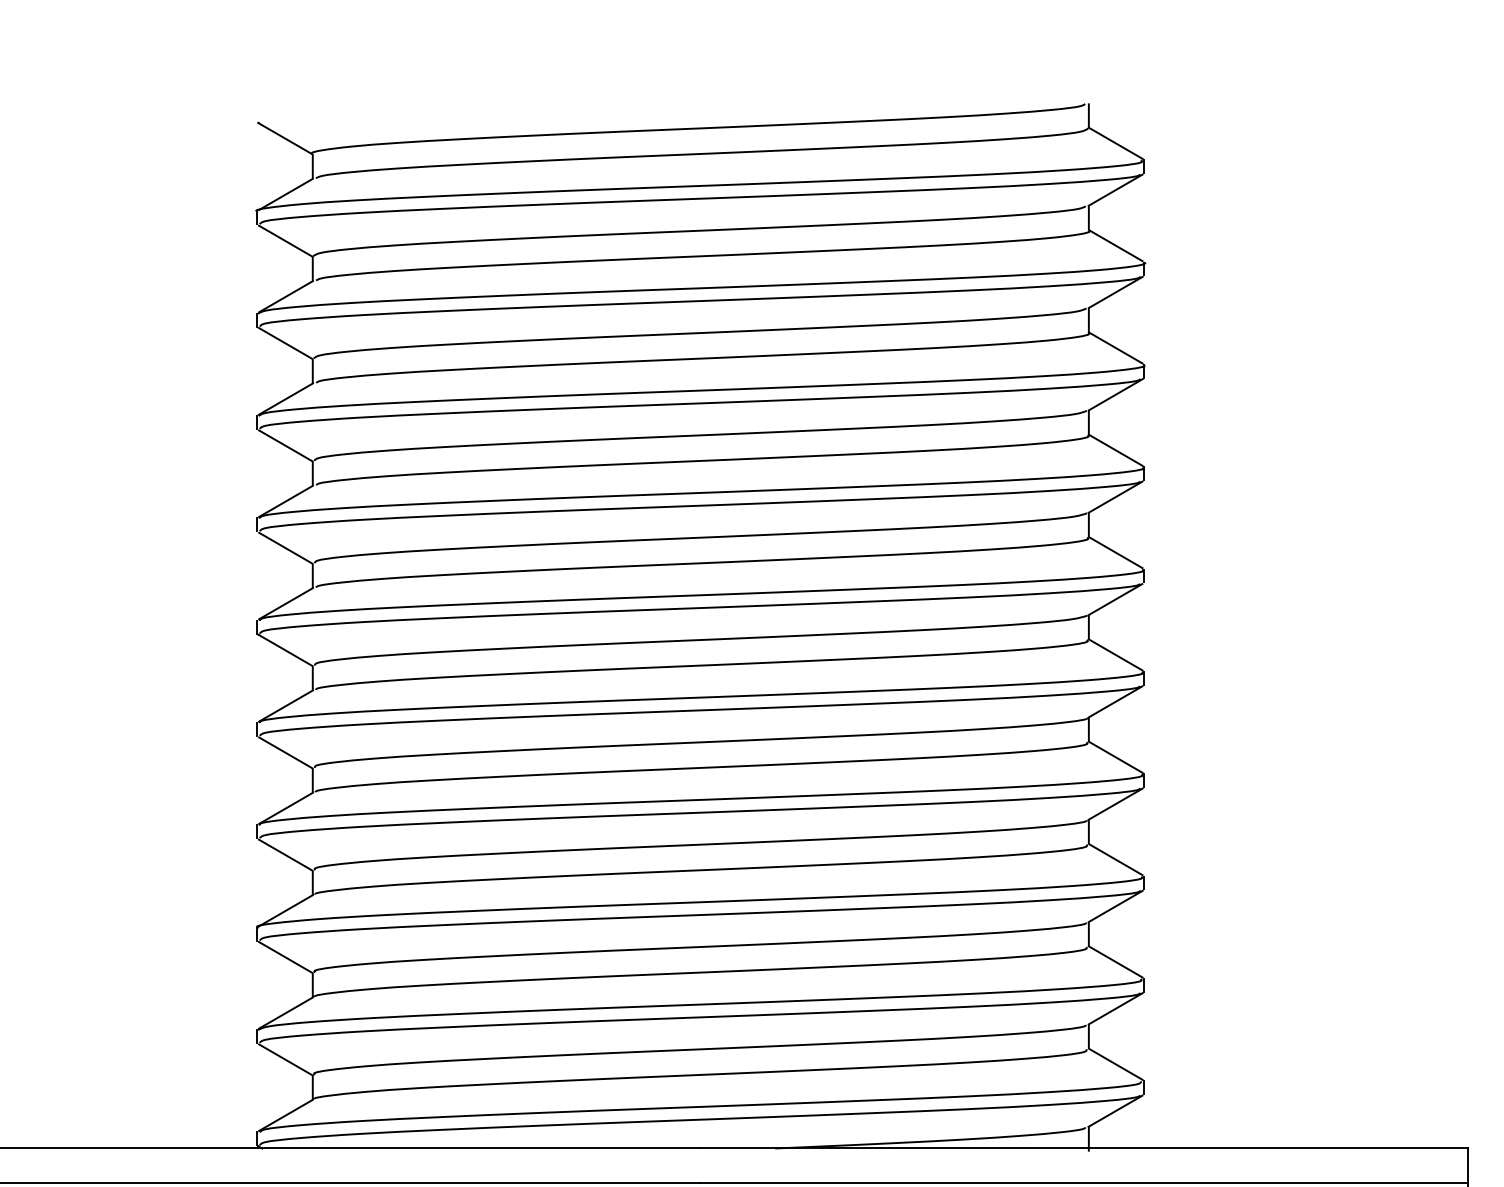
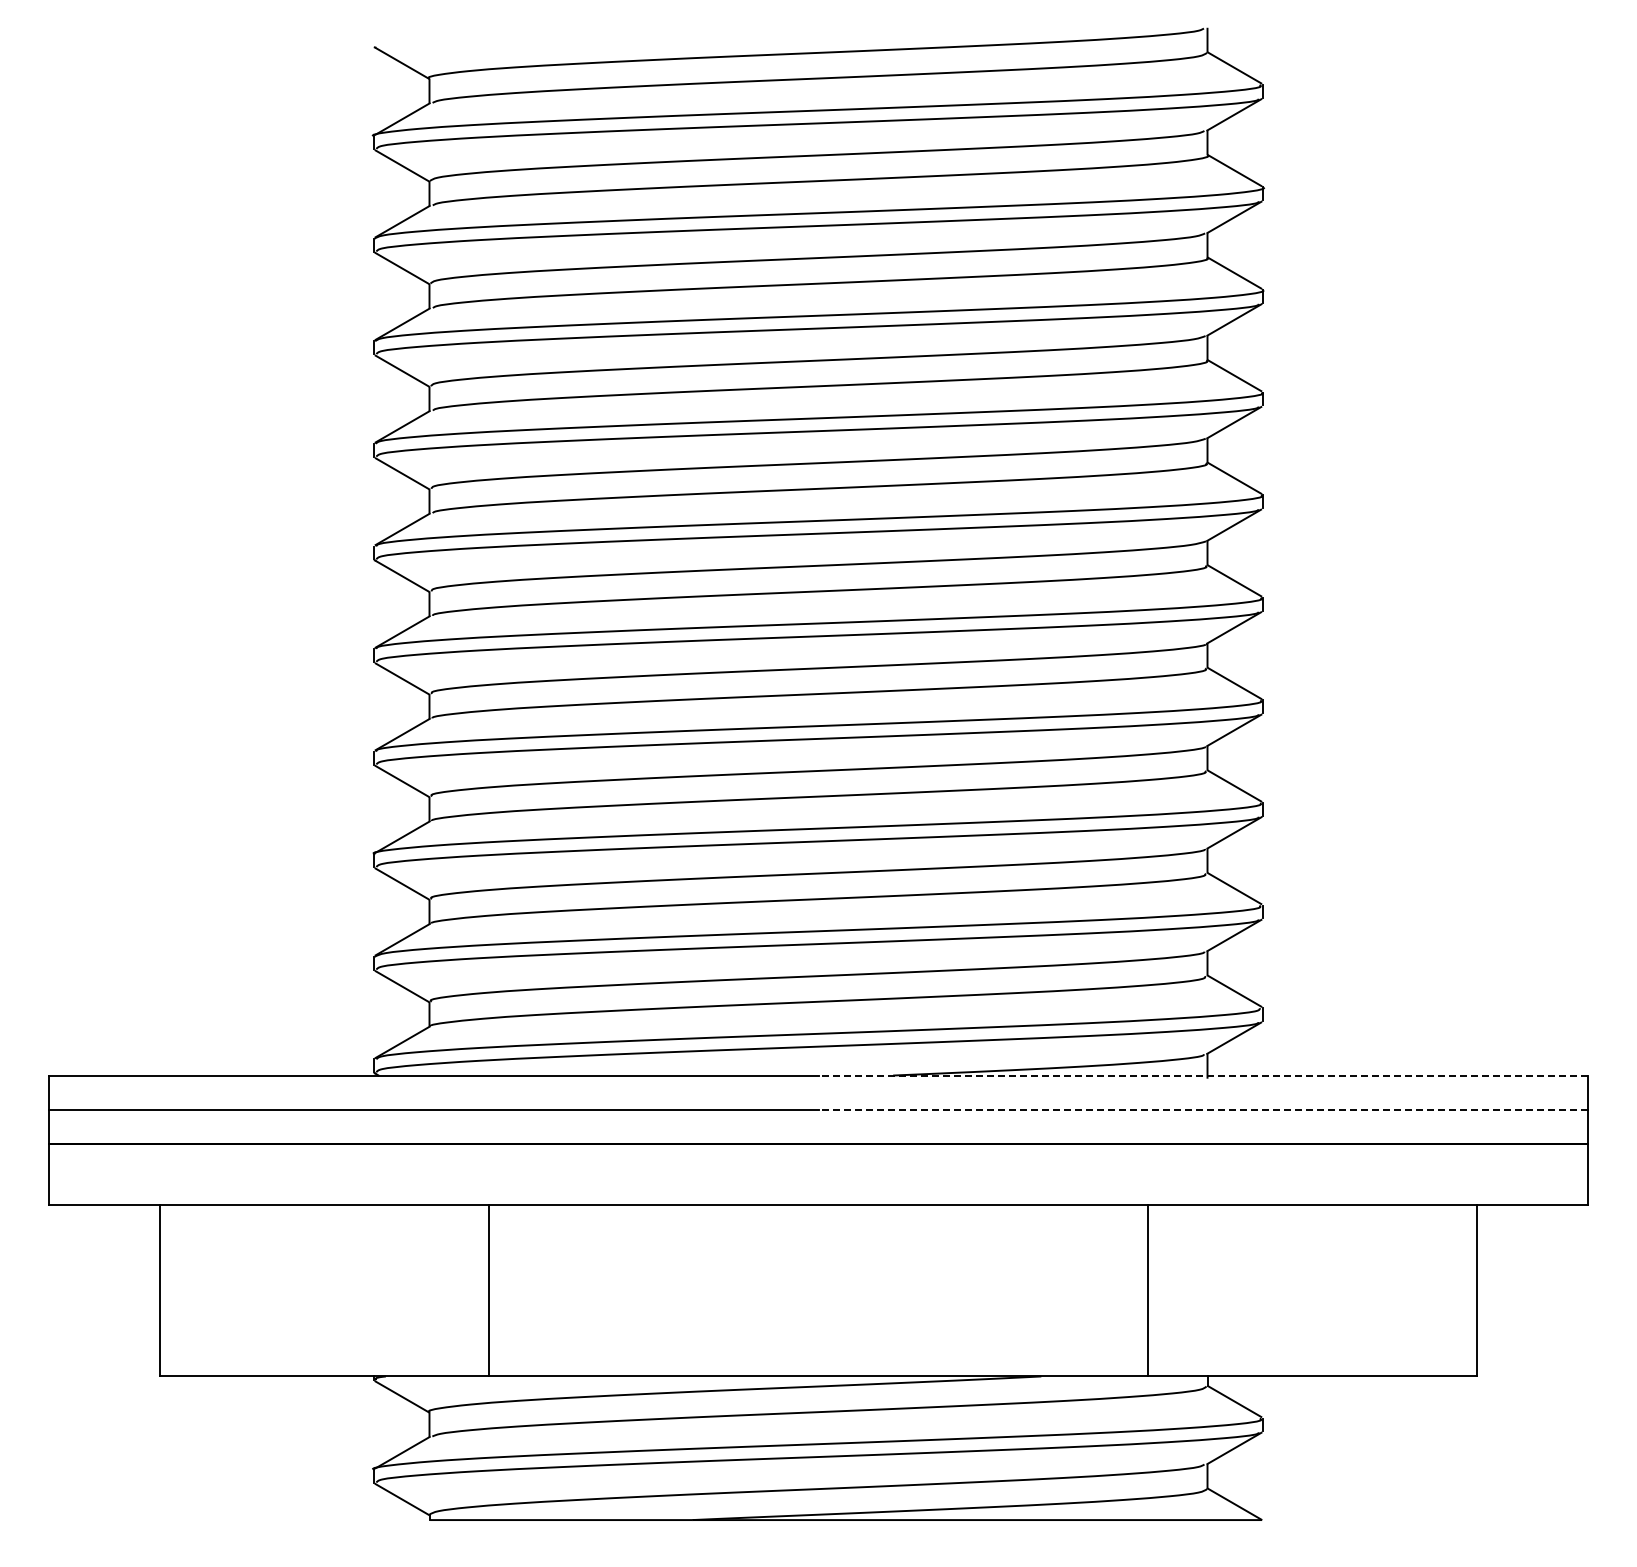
line: (1084, 1148) -> (1203, 1075), solid -> dashed
line: (1084, 1182) -> (1203, 1109), solid -> dashed

